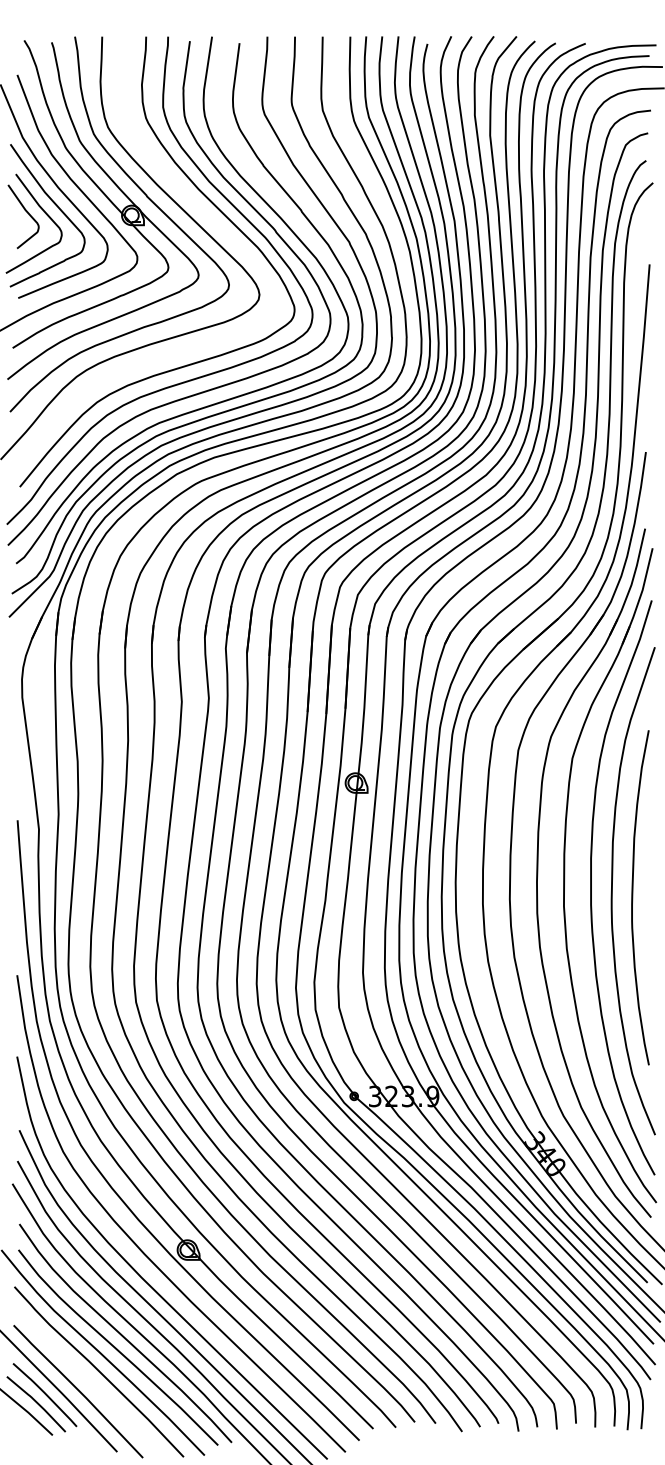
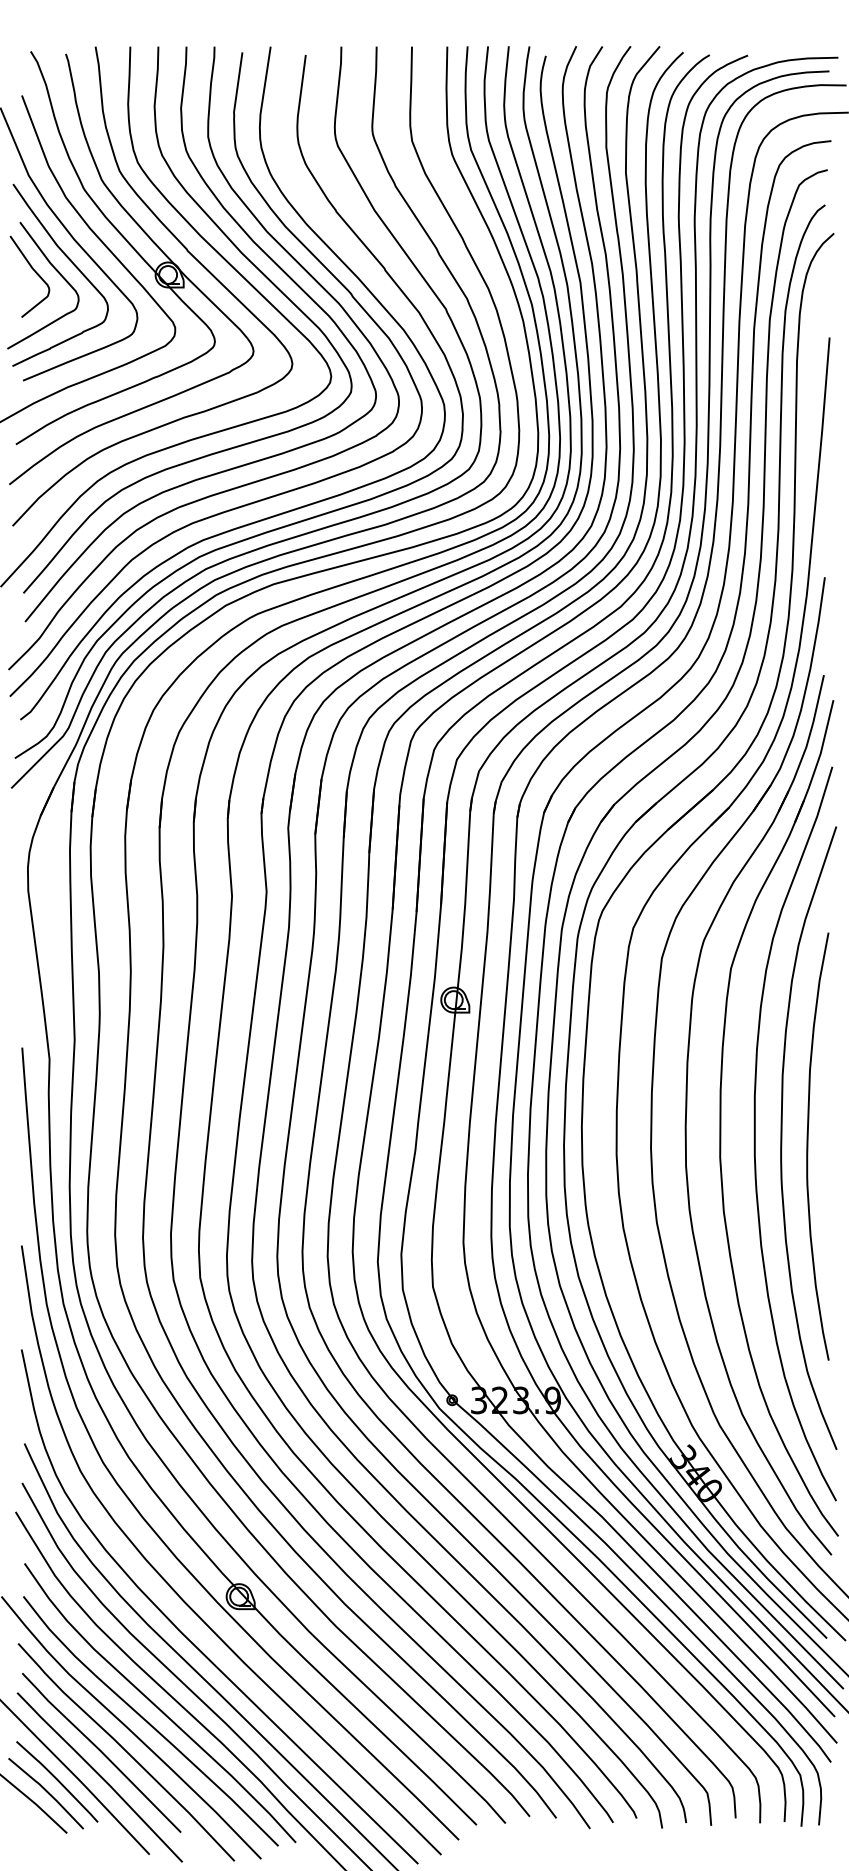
curve: (193, 203) -> (246, 259), added
line: (79, 1372) -> (101, 1753), added

